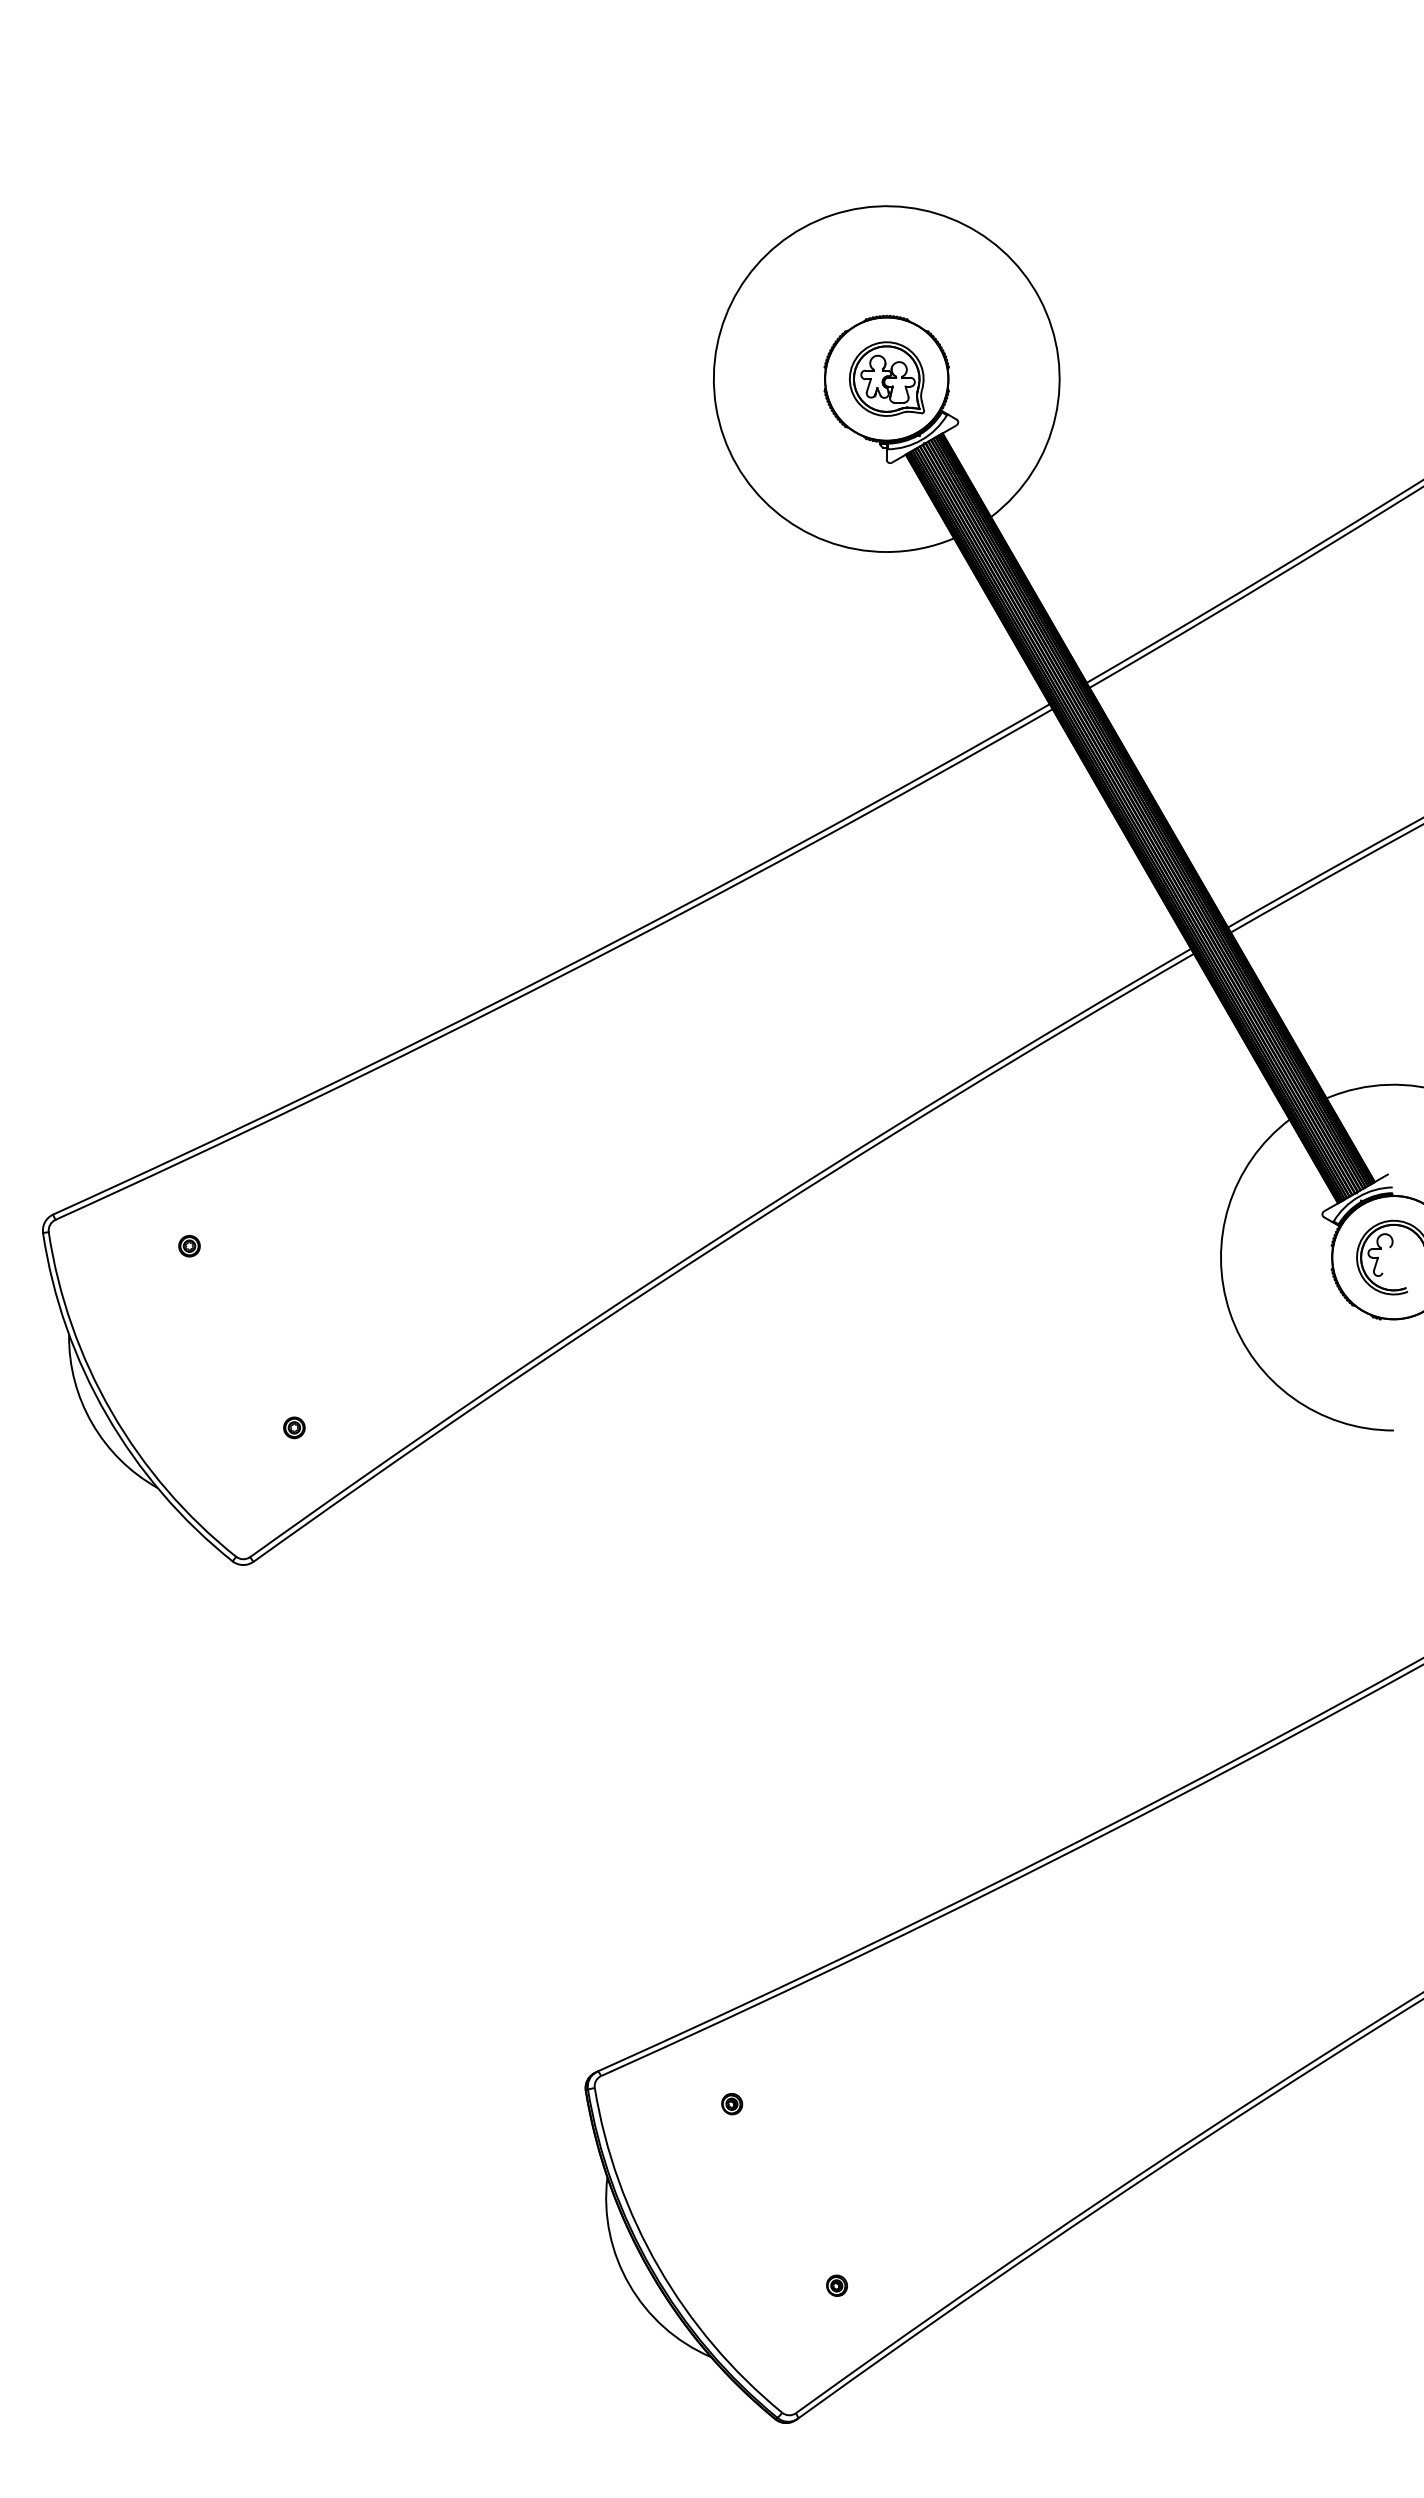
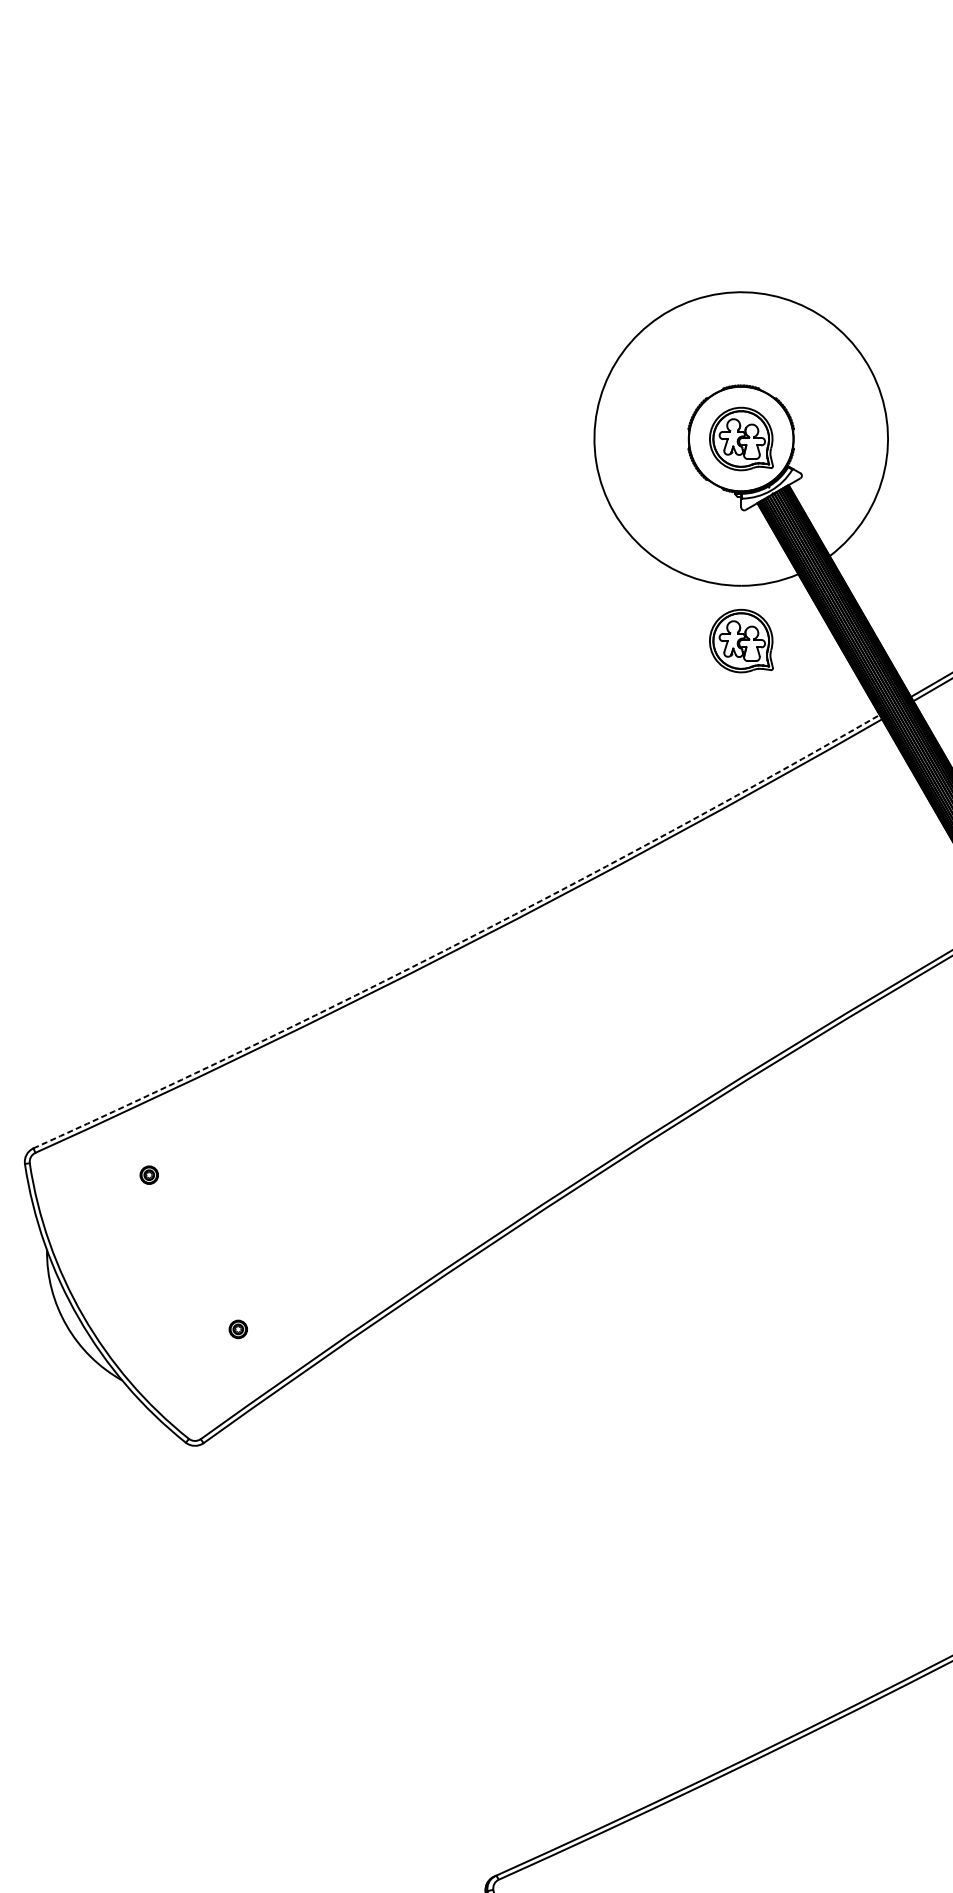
part: (887, 616) -> (741, 640), added
arc: (557, 971) -> (461, 941), solid -> dashed

